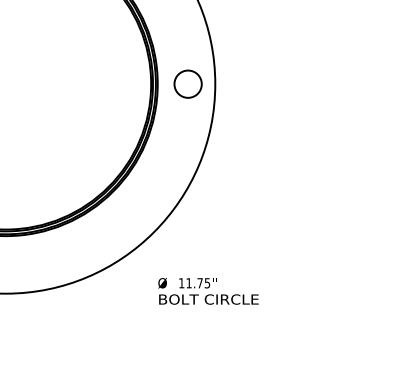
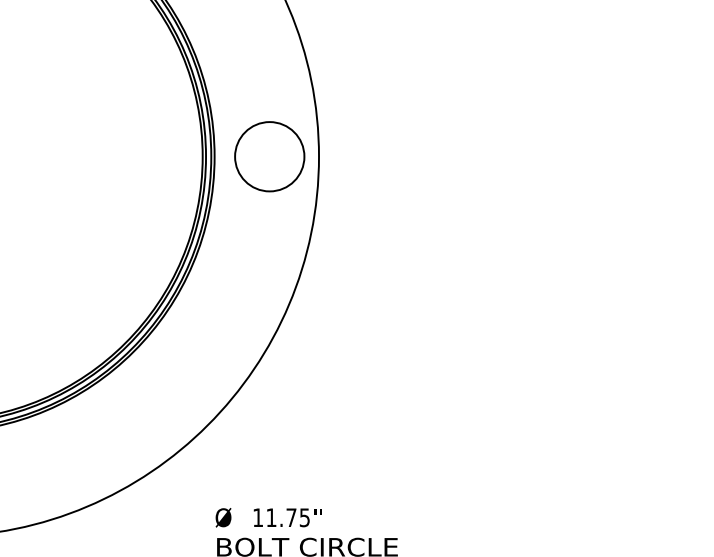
circle: (187, 83) -> (268, 155), size x1.4

